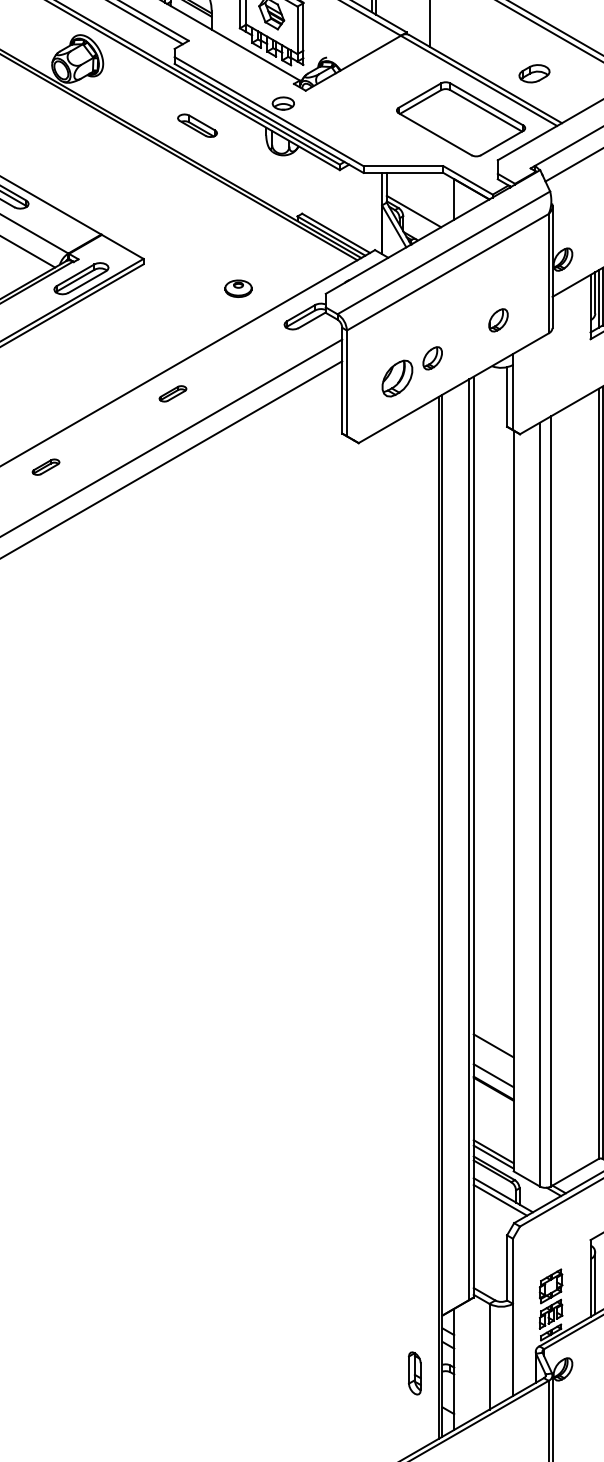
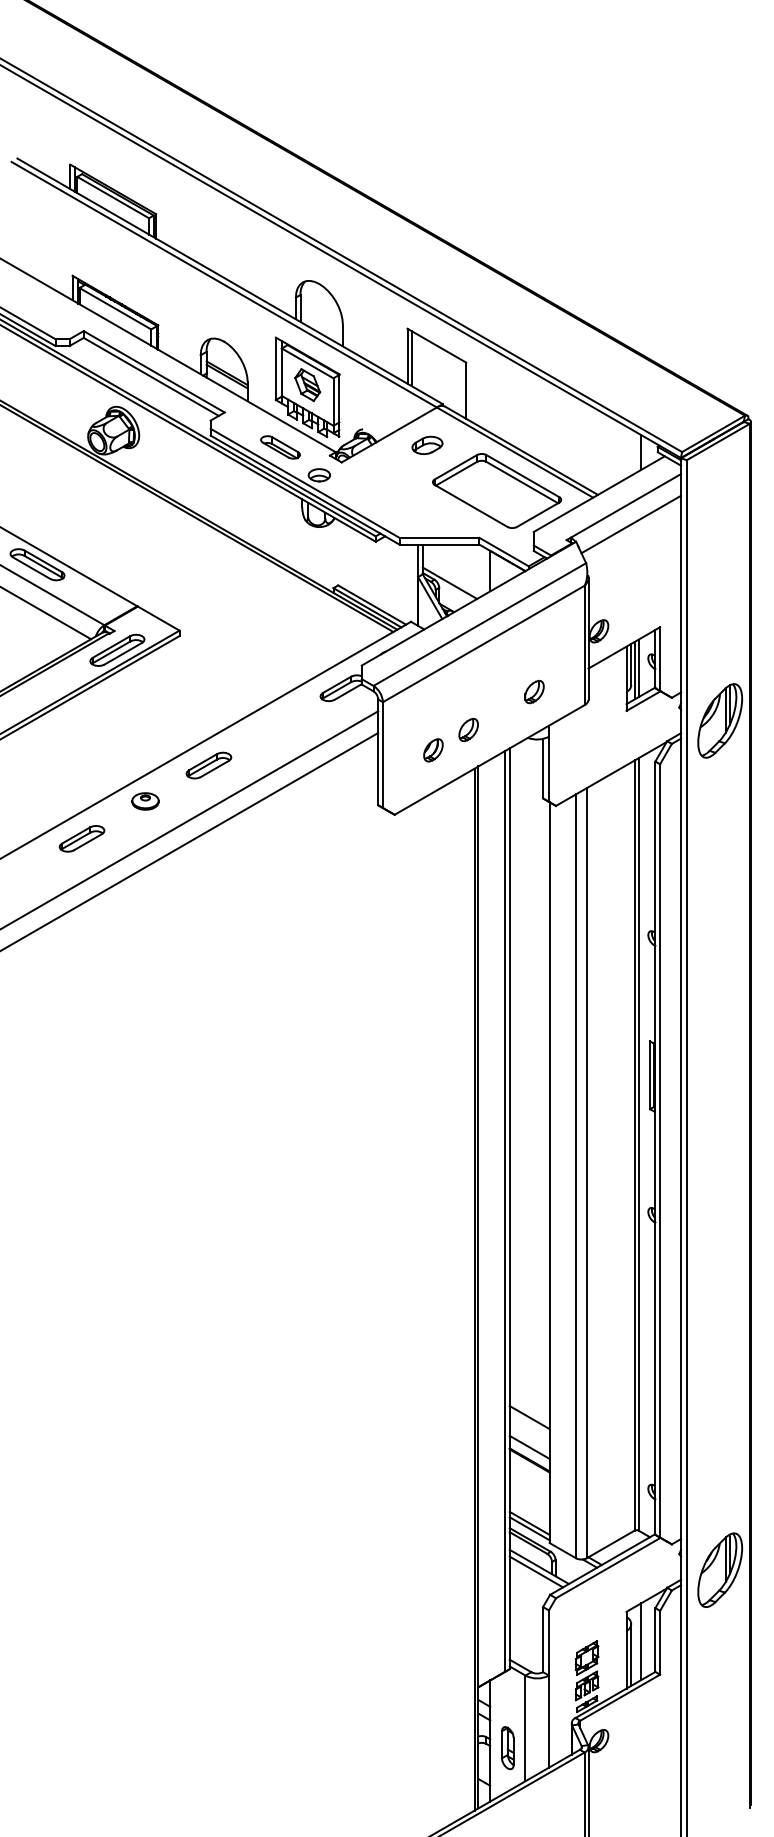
part: (534, 72) -> (427, 444), moved
part: (197, 125) -> (280, 447), moved
part: (238, 288) -> (145, 801), moved
part: (397, 378) -> (433, 750), size x0.62
part: (172, 393) -> (208, 765), size x1.67
part: (45, 466) -> (81, 838), size x1.67
part: (414, 1373) -> (507, 1748), moved

